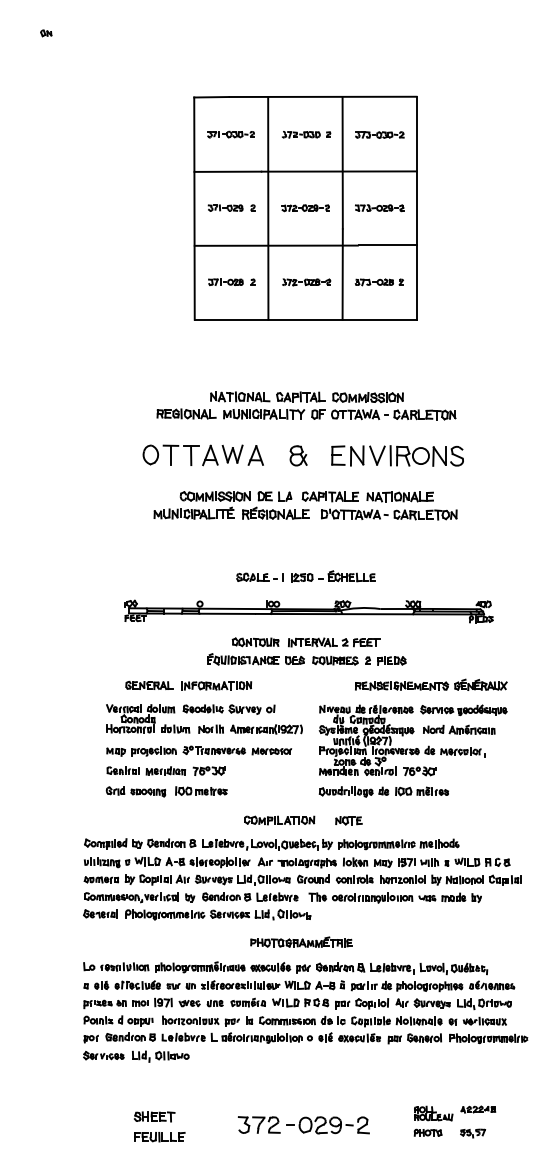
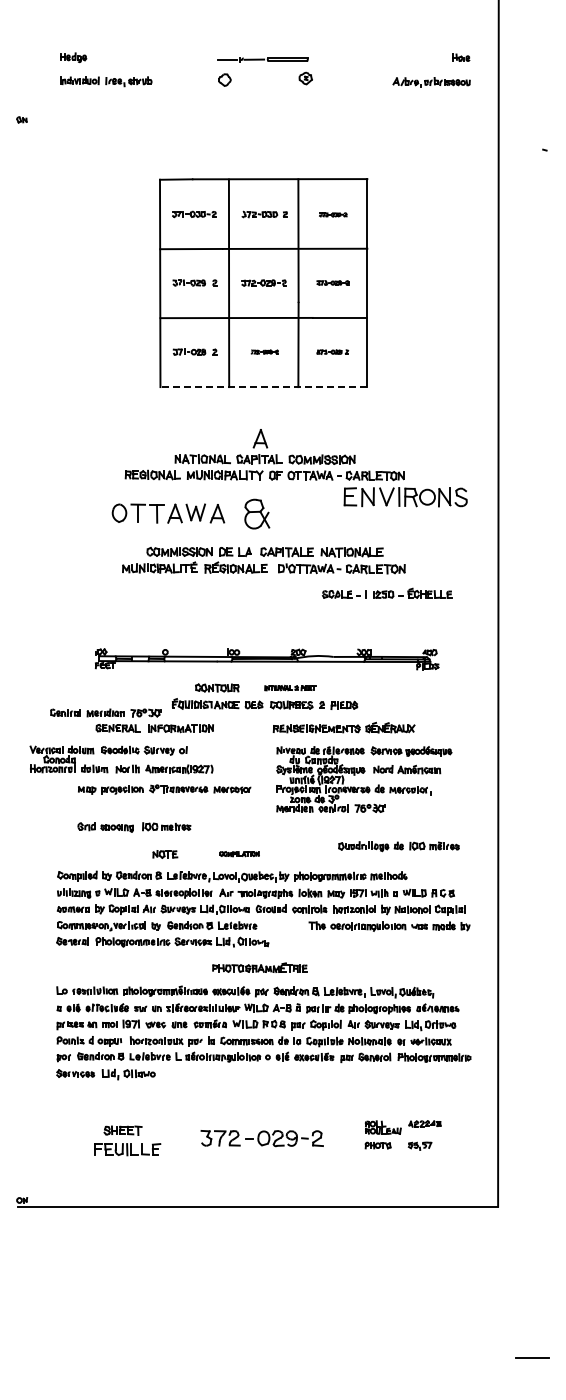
part: (380, 134) -> (333, 214), size x0.6
part: (379, 207) -> (332, 282), size x0.7
part: (306, 281) -> (264, 351), size x0.6
part: (379, 281) -> (332, 351), size x0.7
line: (305, 320) -> (263, 387), solid -> dashed
part: (301, 374) -> (260, 438), added
part: (298, 455) -> (257, 513), size x1.6
part: (397, 456) -> (405, 497), moved
part: (306, 575) -> (387, 592), moved
part: (334, 641) -> (290, 687), size x0.6
part: (430, 684) -> (343, 727), moved
part: (204, 718) -> (121, 759), moved
part: (165, 770) -> (105, 712), moved
part: (383, 791) -> (398, 846), moved
part: (279, 819) -> (239, 853), size x0.6
part: (349, 820) -> (165, 854), moved
part: (395, 897) -> (389, 926), moved
part: (159, 1137) -> (127, 1149), size x1.4

